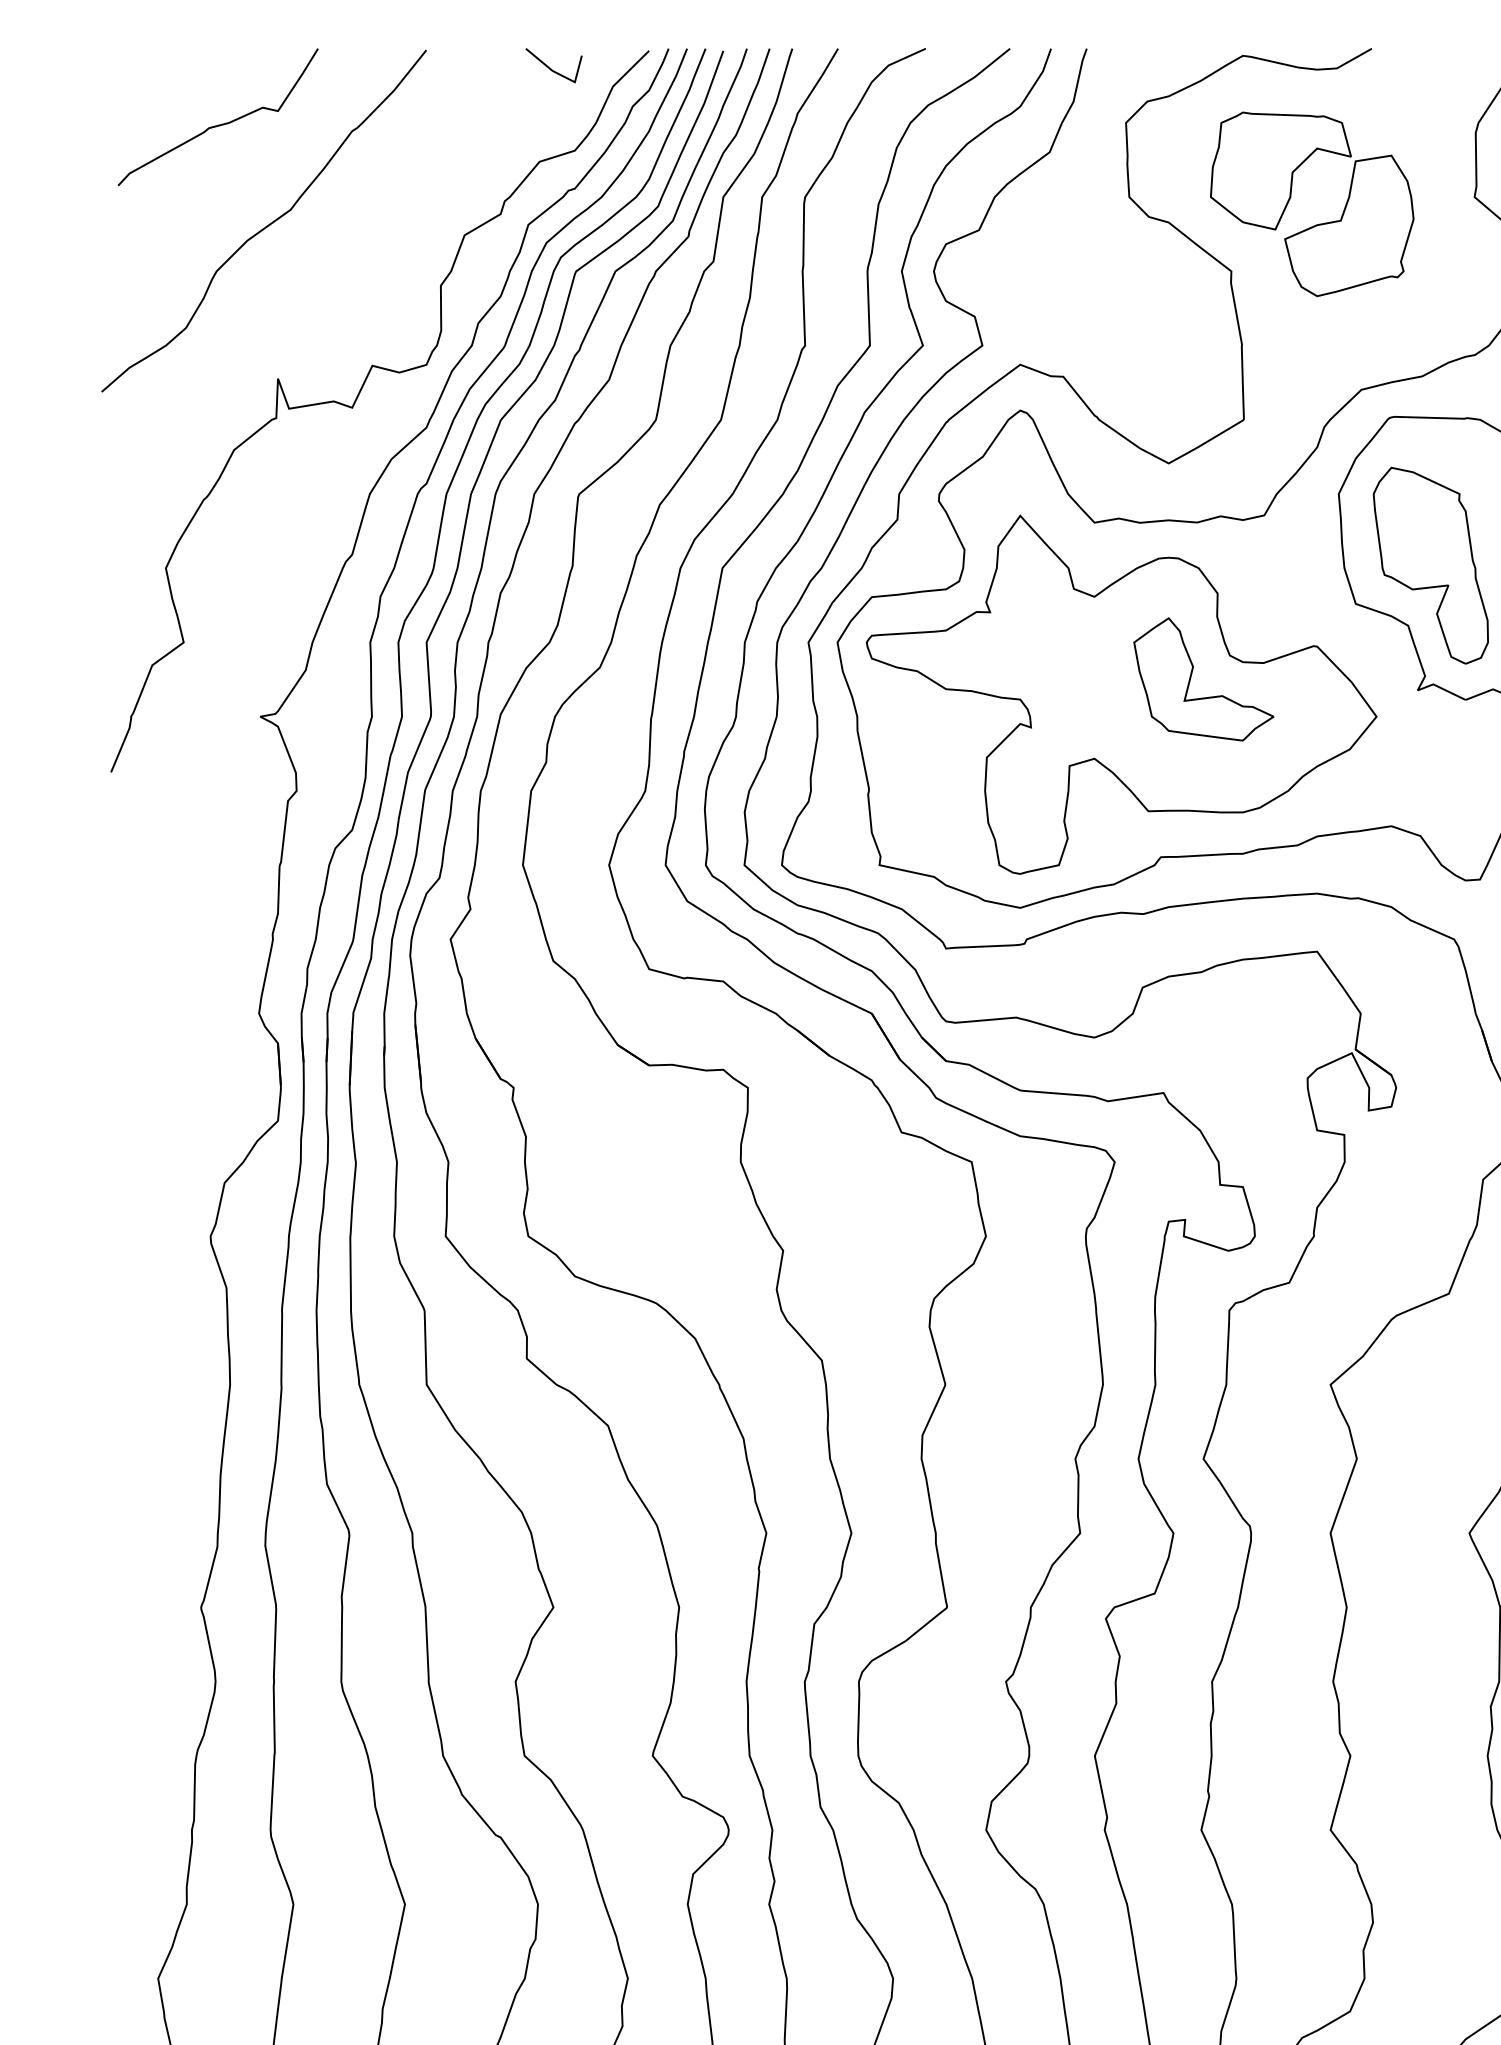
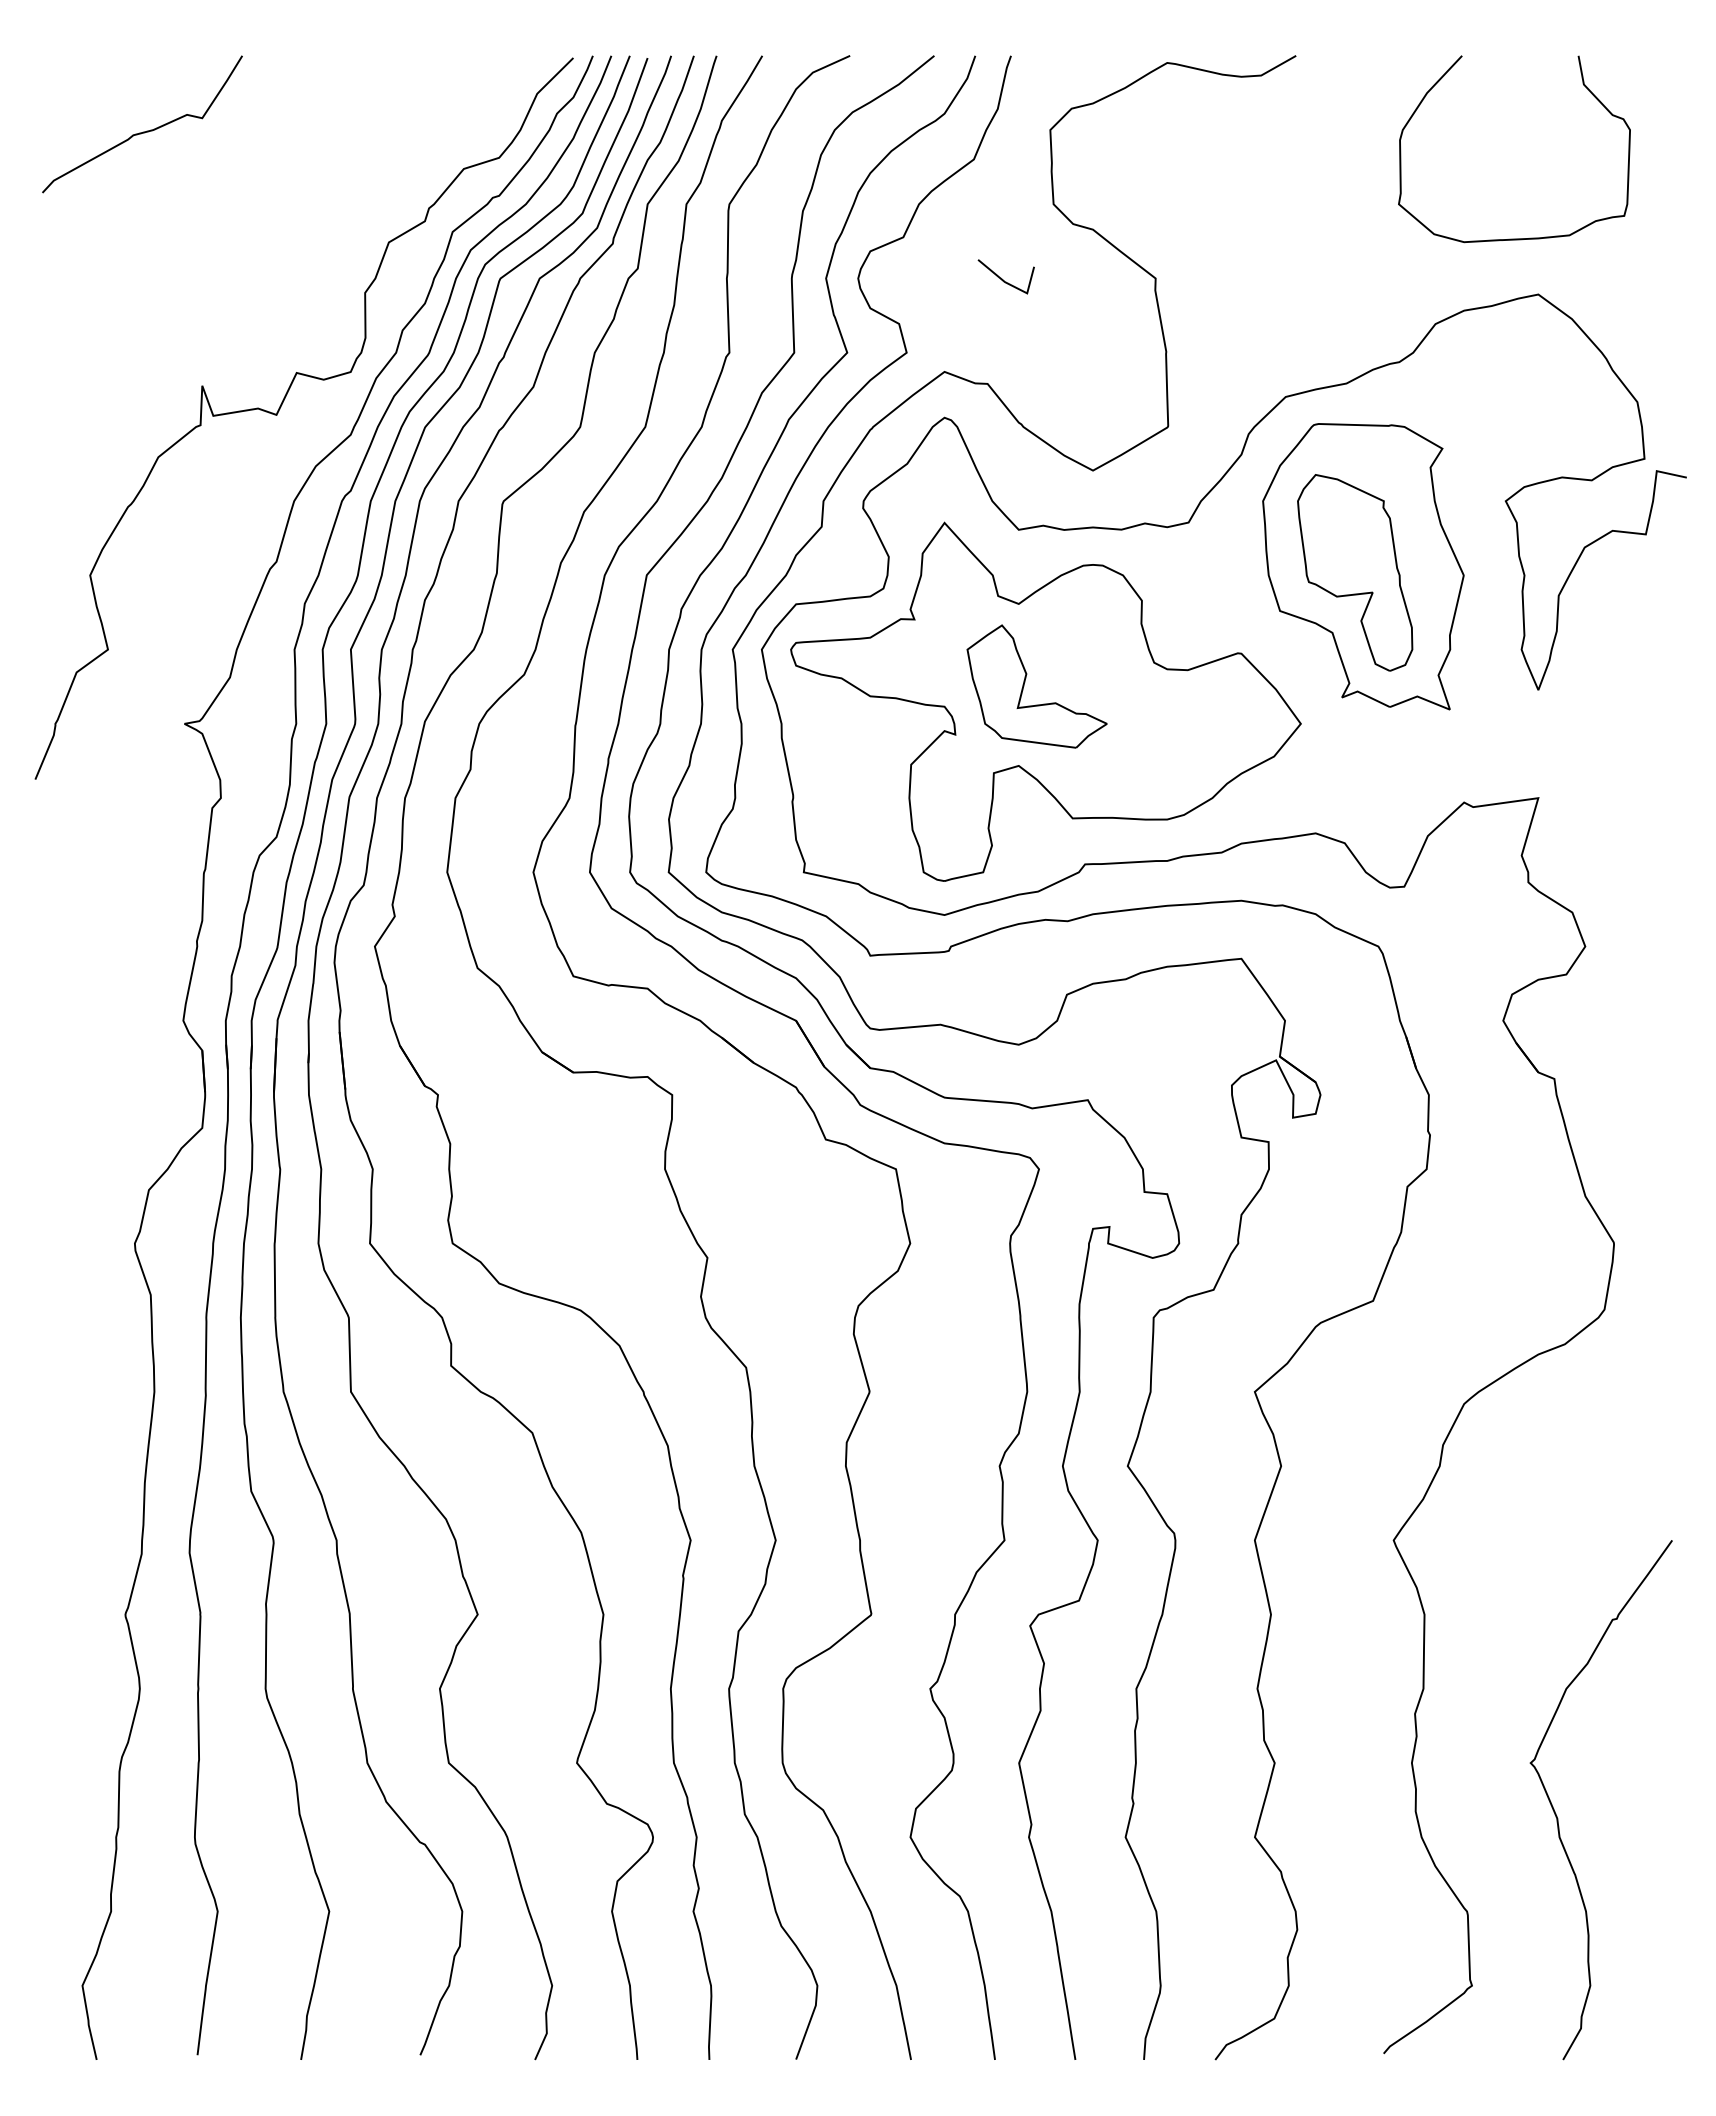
line: (550, 67) -> (1002, 278), moved
curve: (268, 224) -> (192, 231), removed
part: (1316, 224) -> (1240, 231), removed
part: (1192, 675) -> (1025, 682), moved

